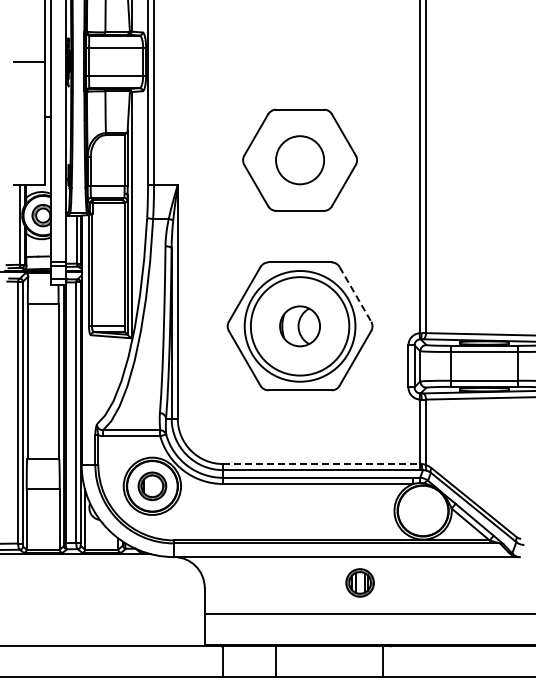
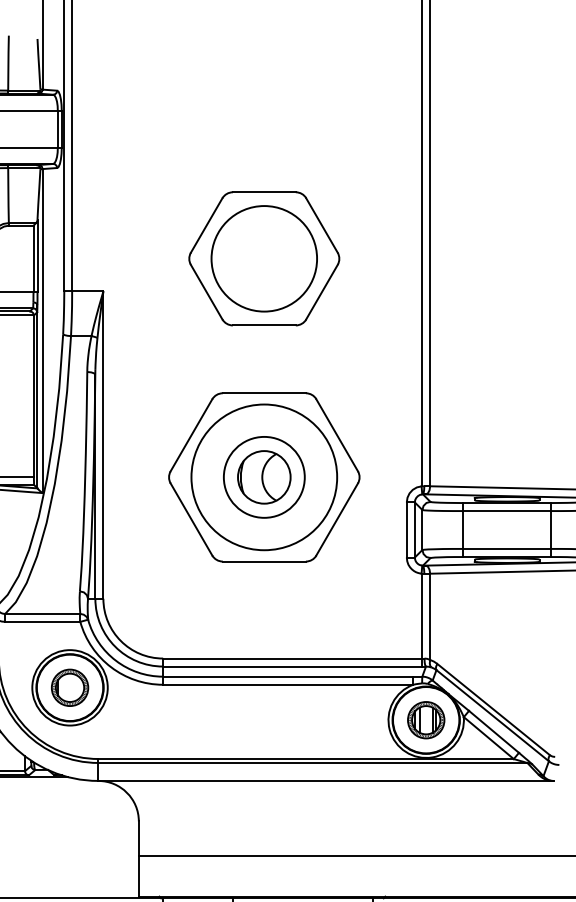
circle: (299, 160) -> (263, 259), size x1.67
line: (355, 294) -> (337, 435), dashed -> solid
circle: (299, 326) -> (263, 477), size x0.62
line: (321, 464) -> (292, 659), dashed -> solid
part: (359, 582) -> (425, 719), moved

